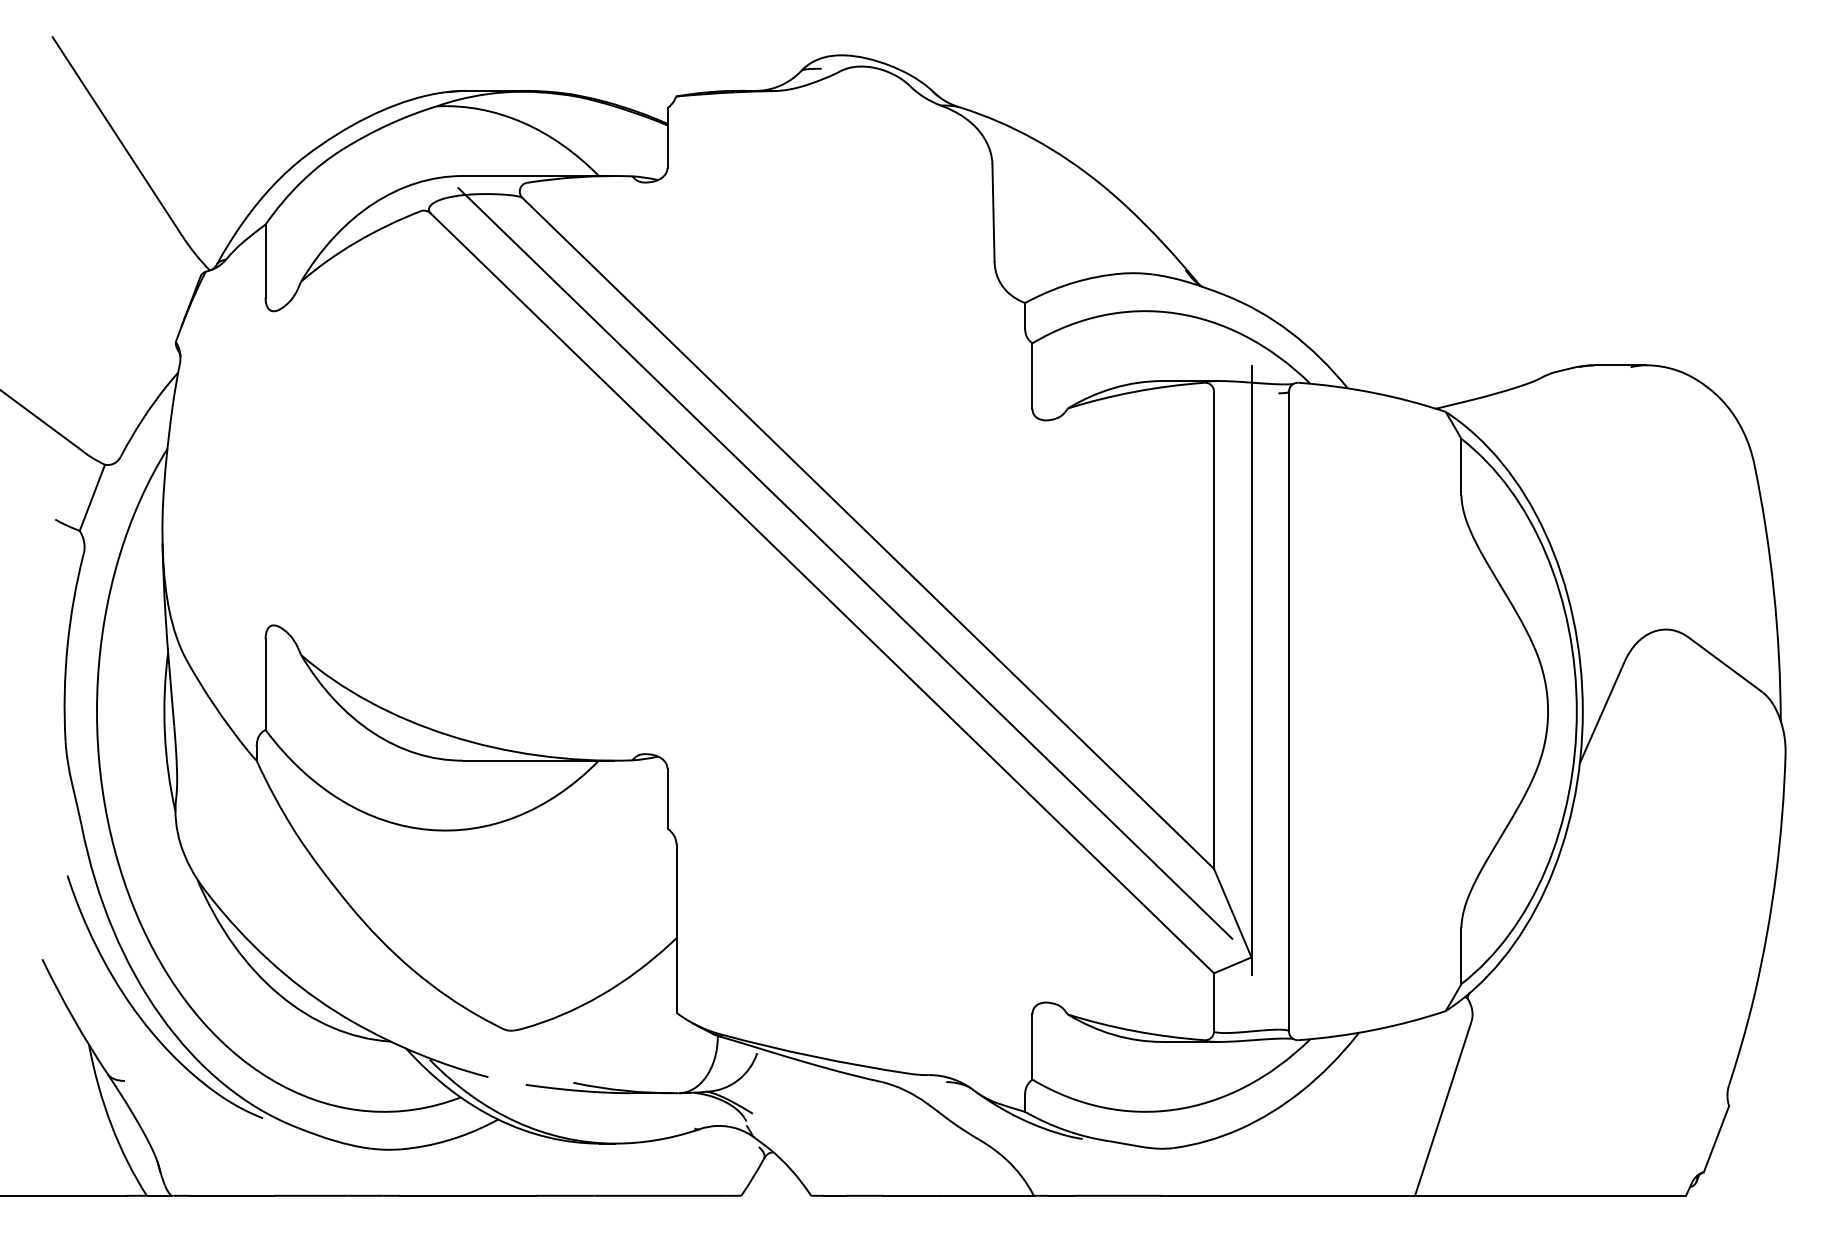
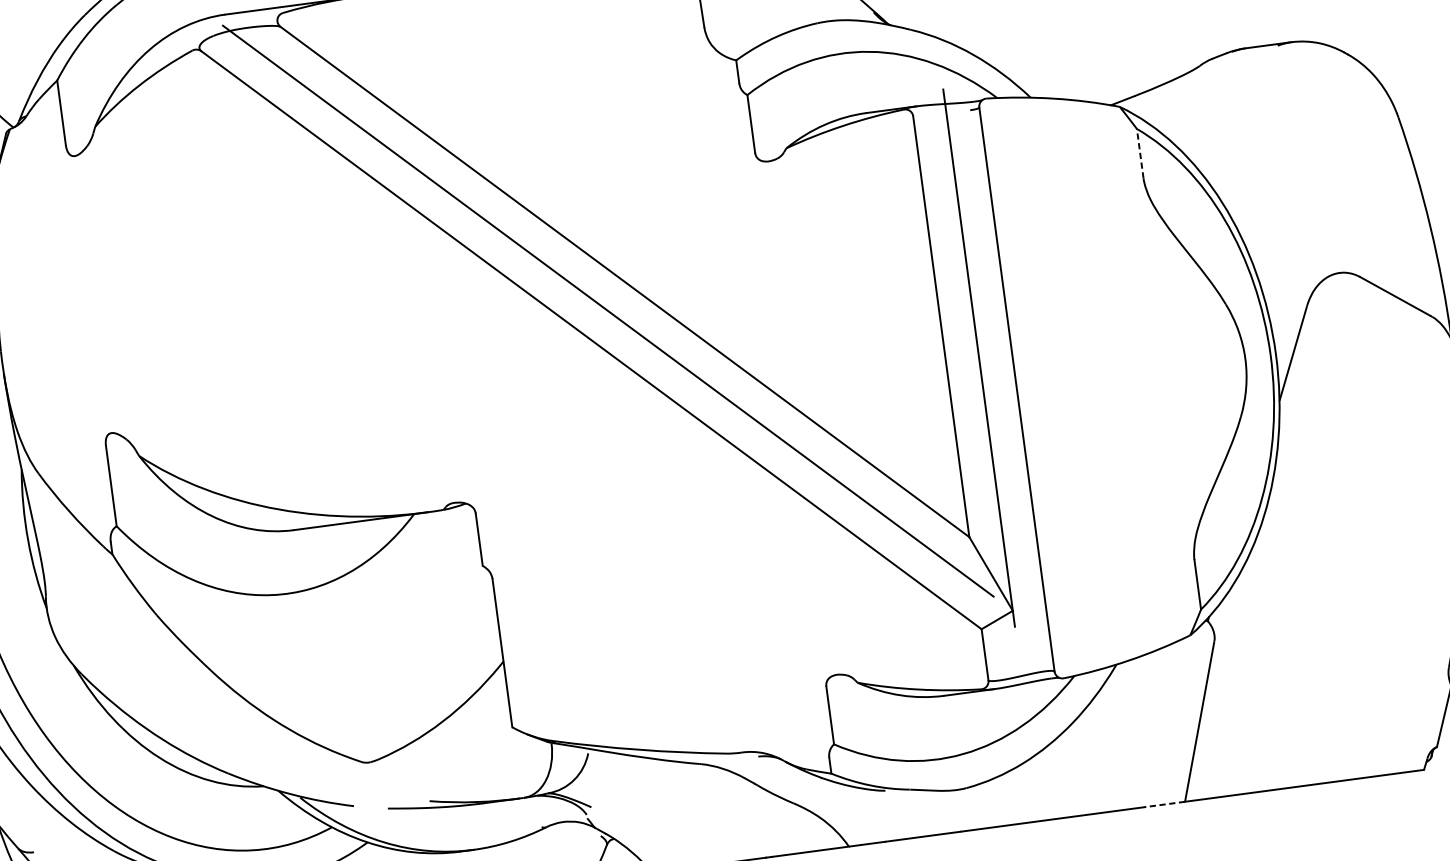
line: (1461, 466) -> (1140, 153), solid -> dashed
line: (1392, 1195) -> (1165, 804), solid -> dashed

